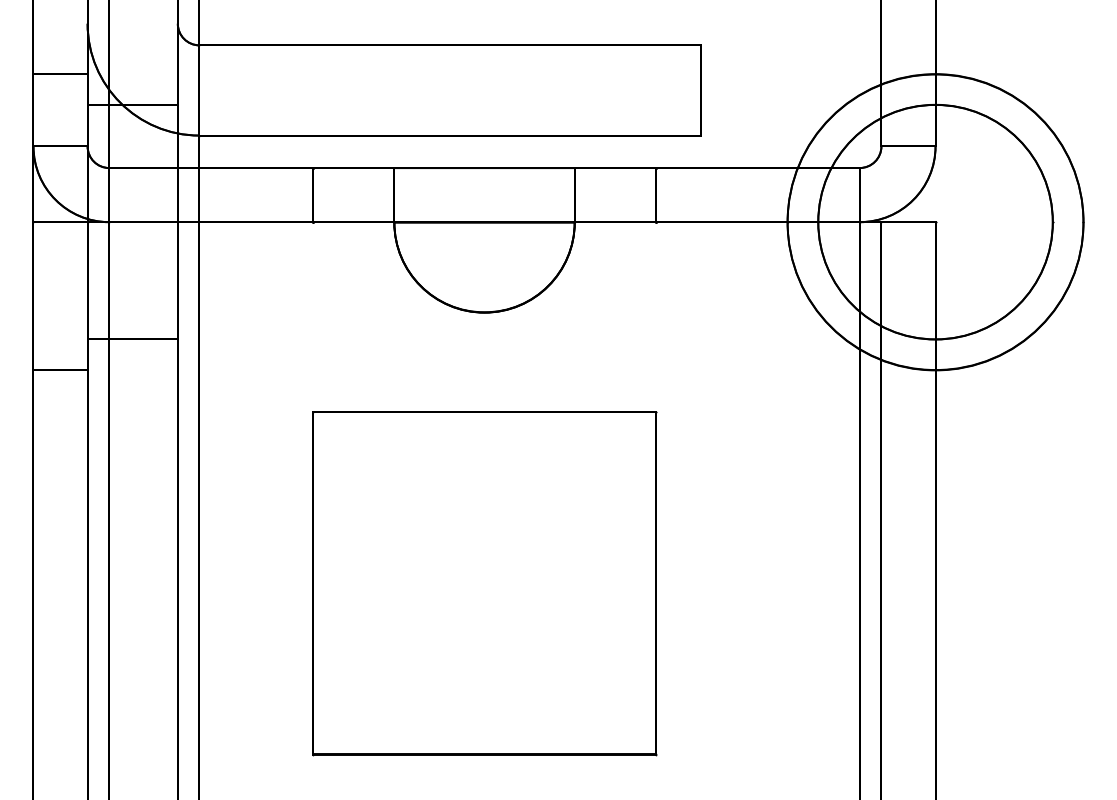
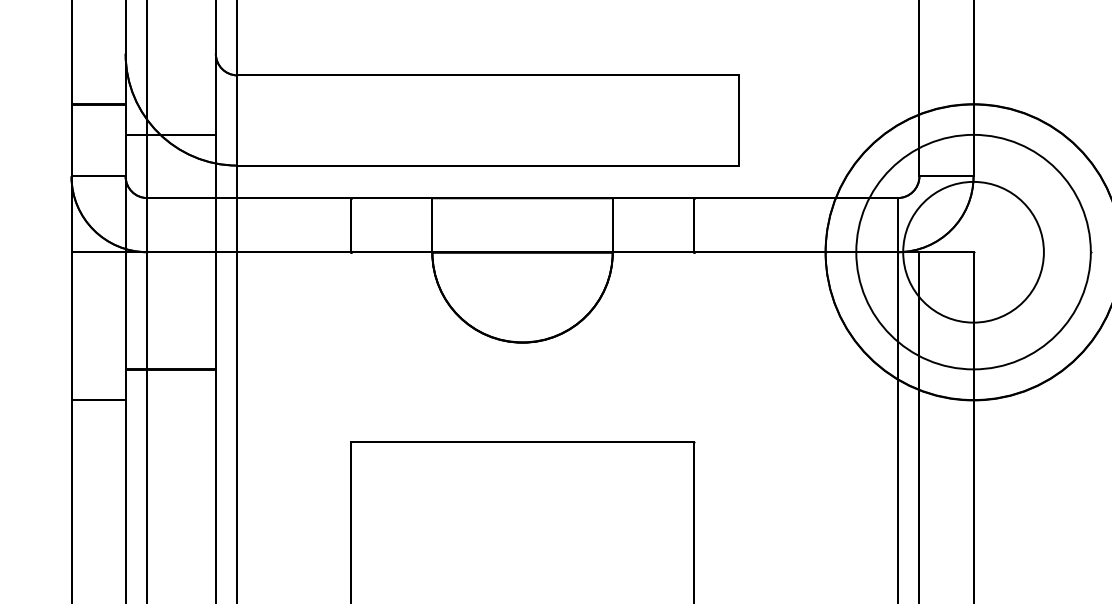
circle: (935, 221) -> (973, 251), size x0.6

